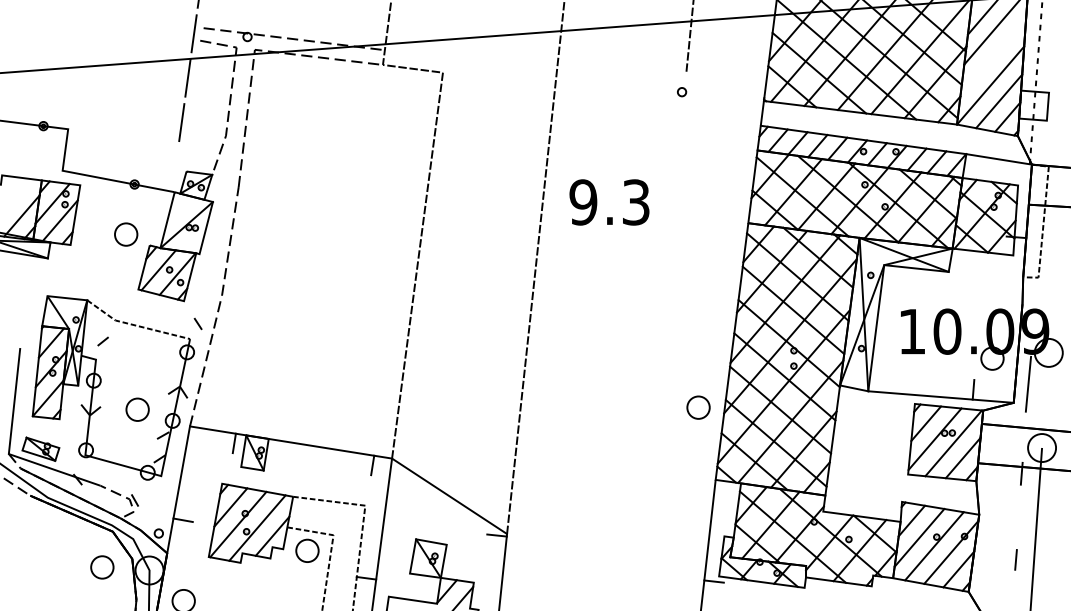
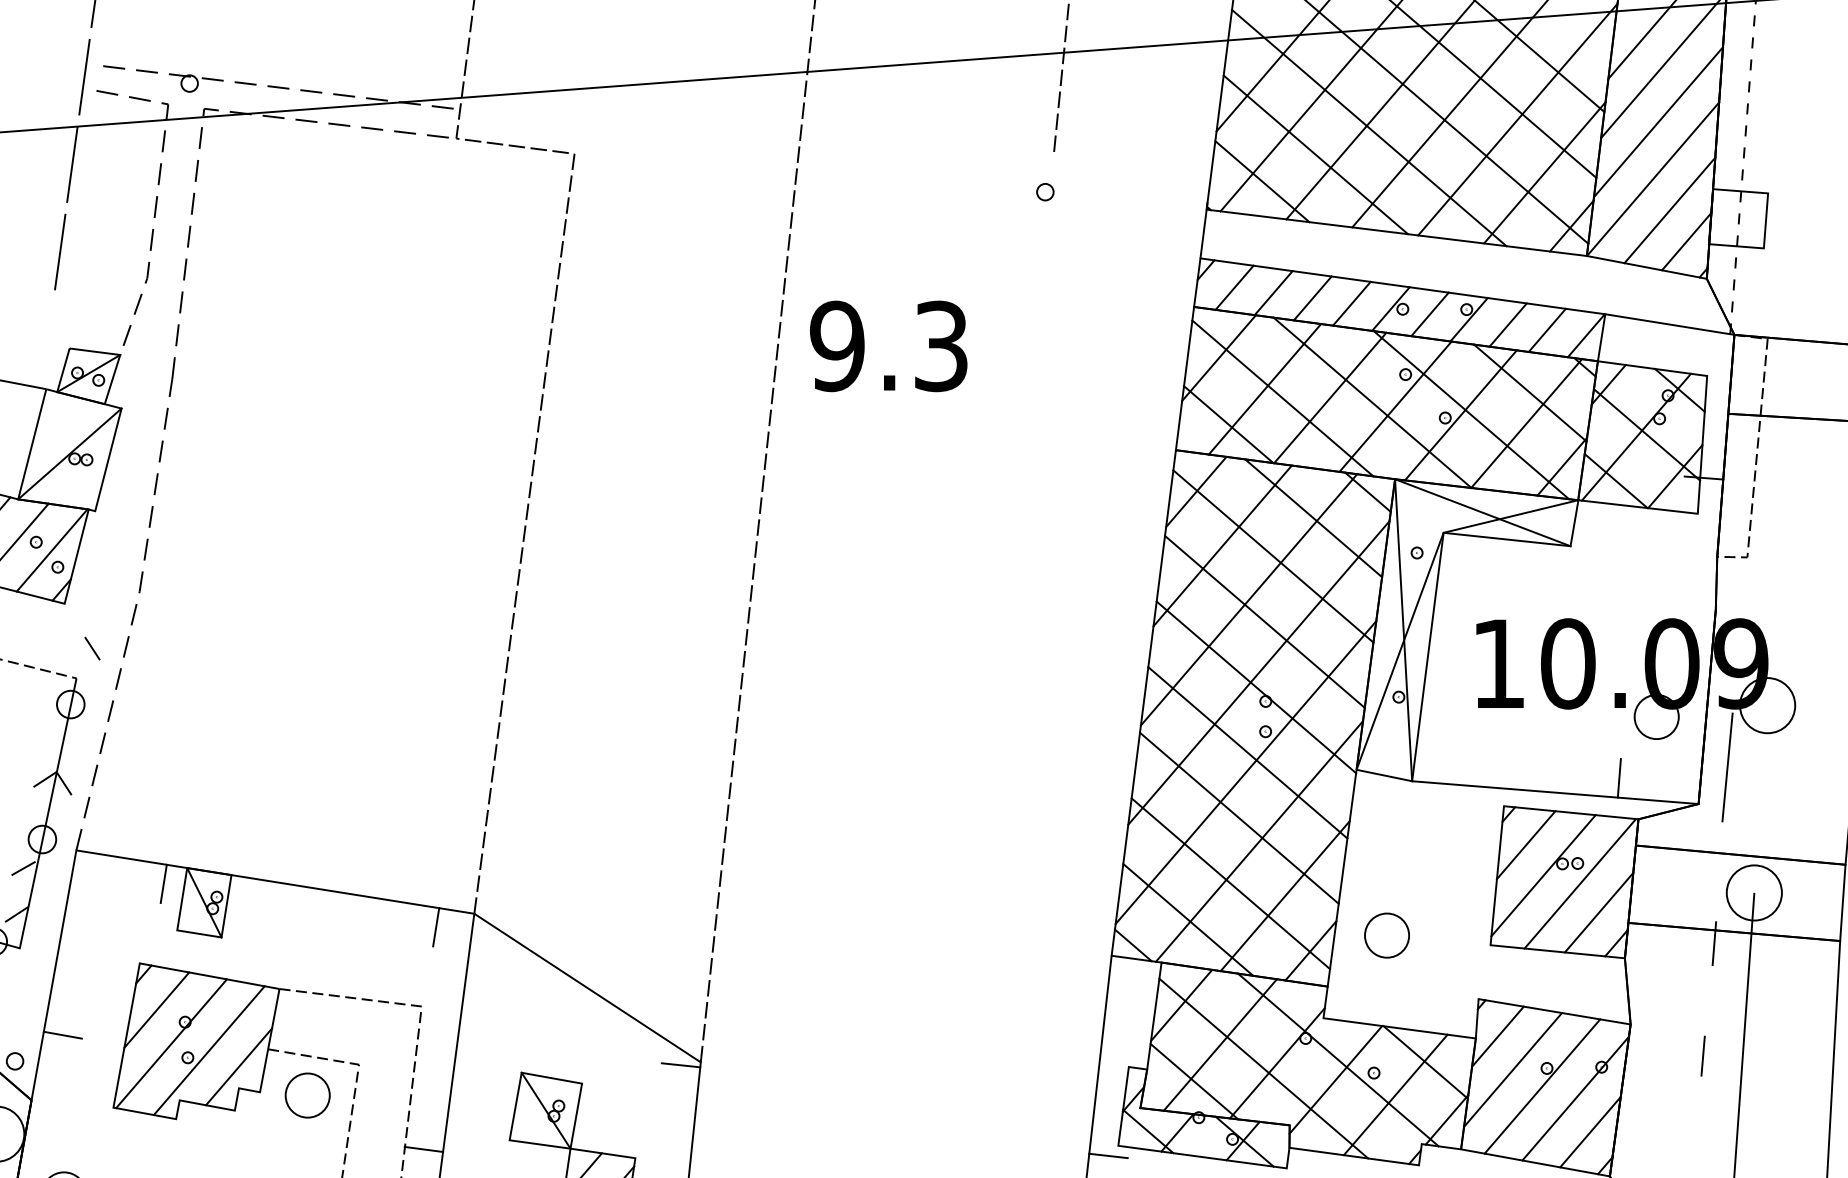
line: (993, 56) -> (1658, 121), added
text: (609, 202) -> (888, 346), moved
part: (698, 407) -> (1386, 935), moved
line: (1015, 559) -> (1702, 1055), moved

